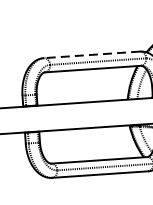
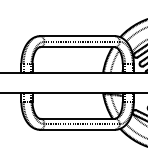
line: (91, 55) -> (77, 36), dashed -> solid

